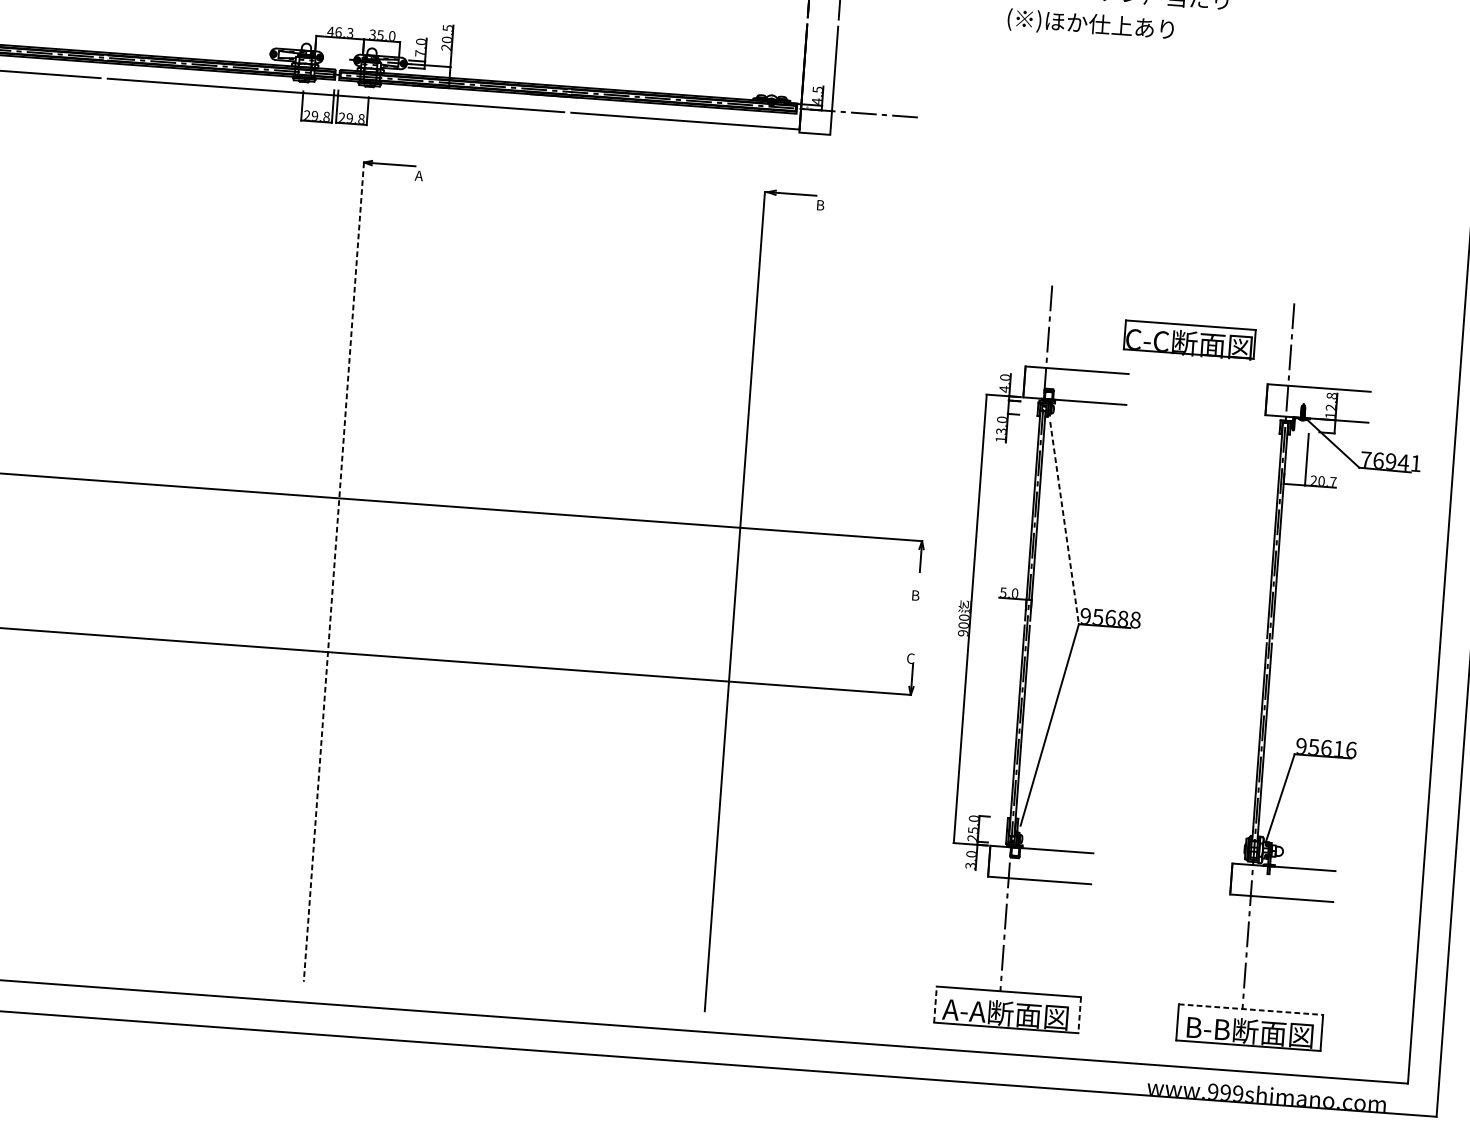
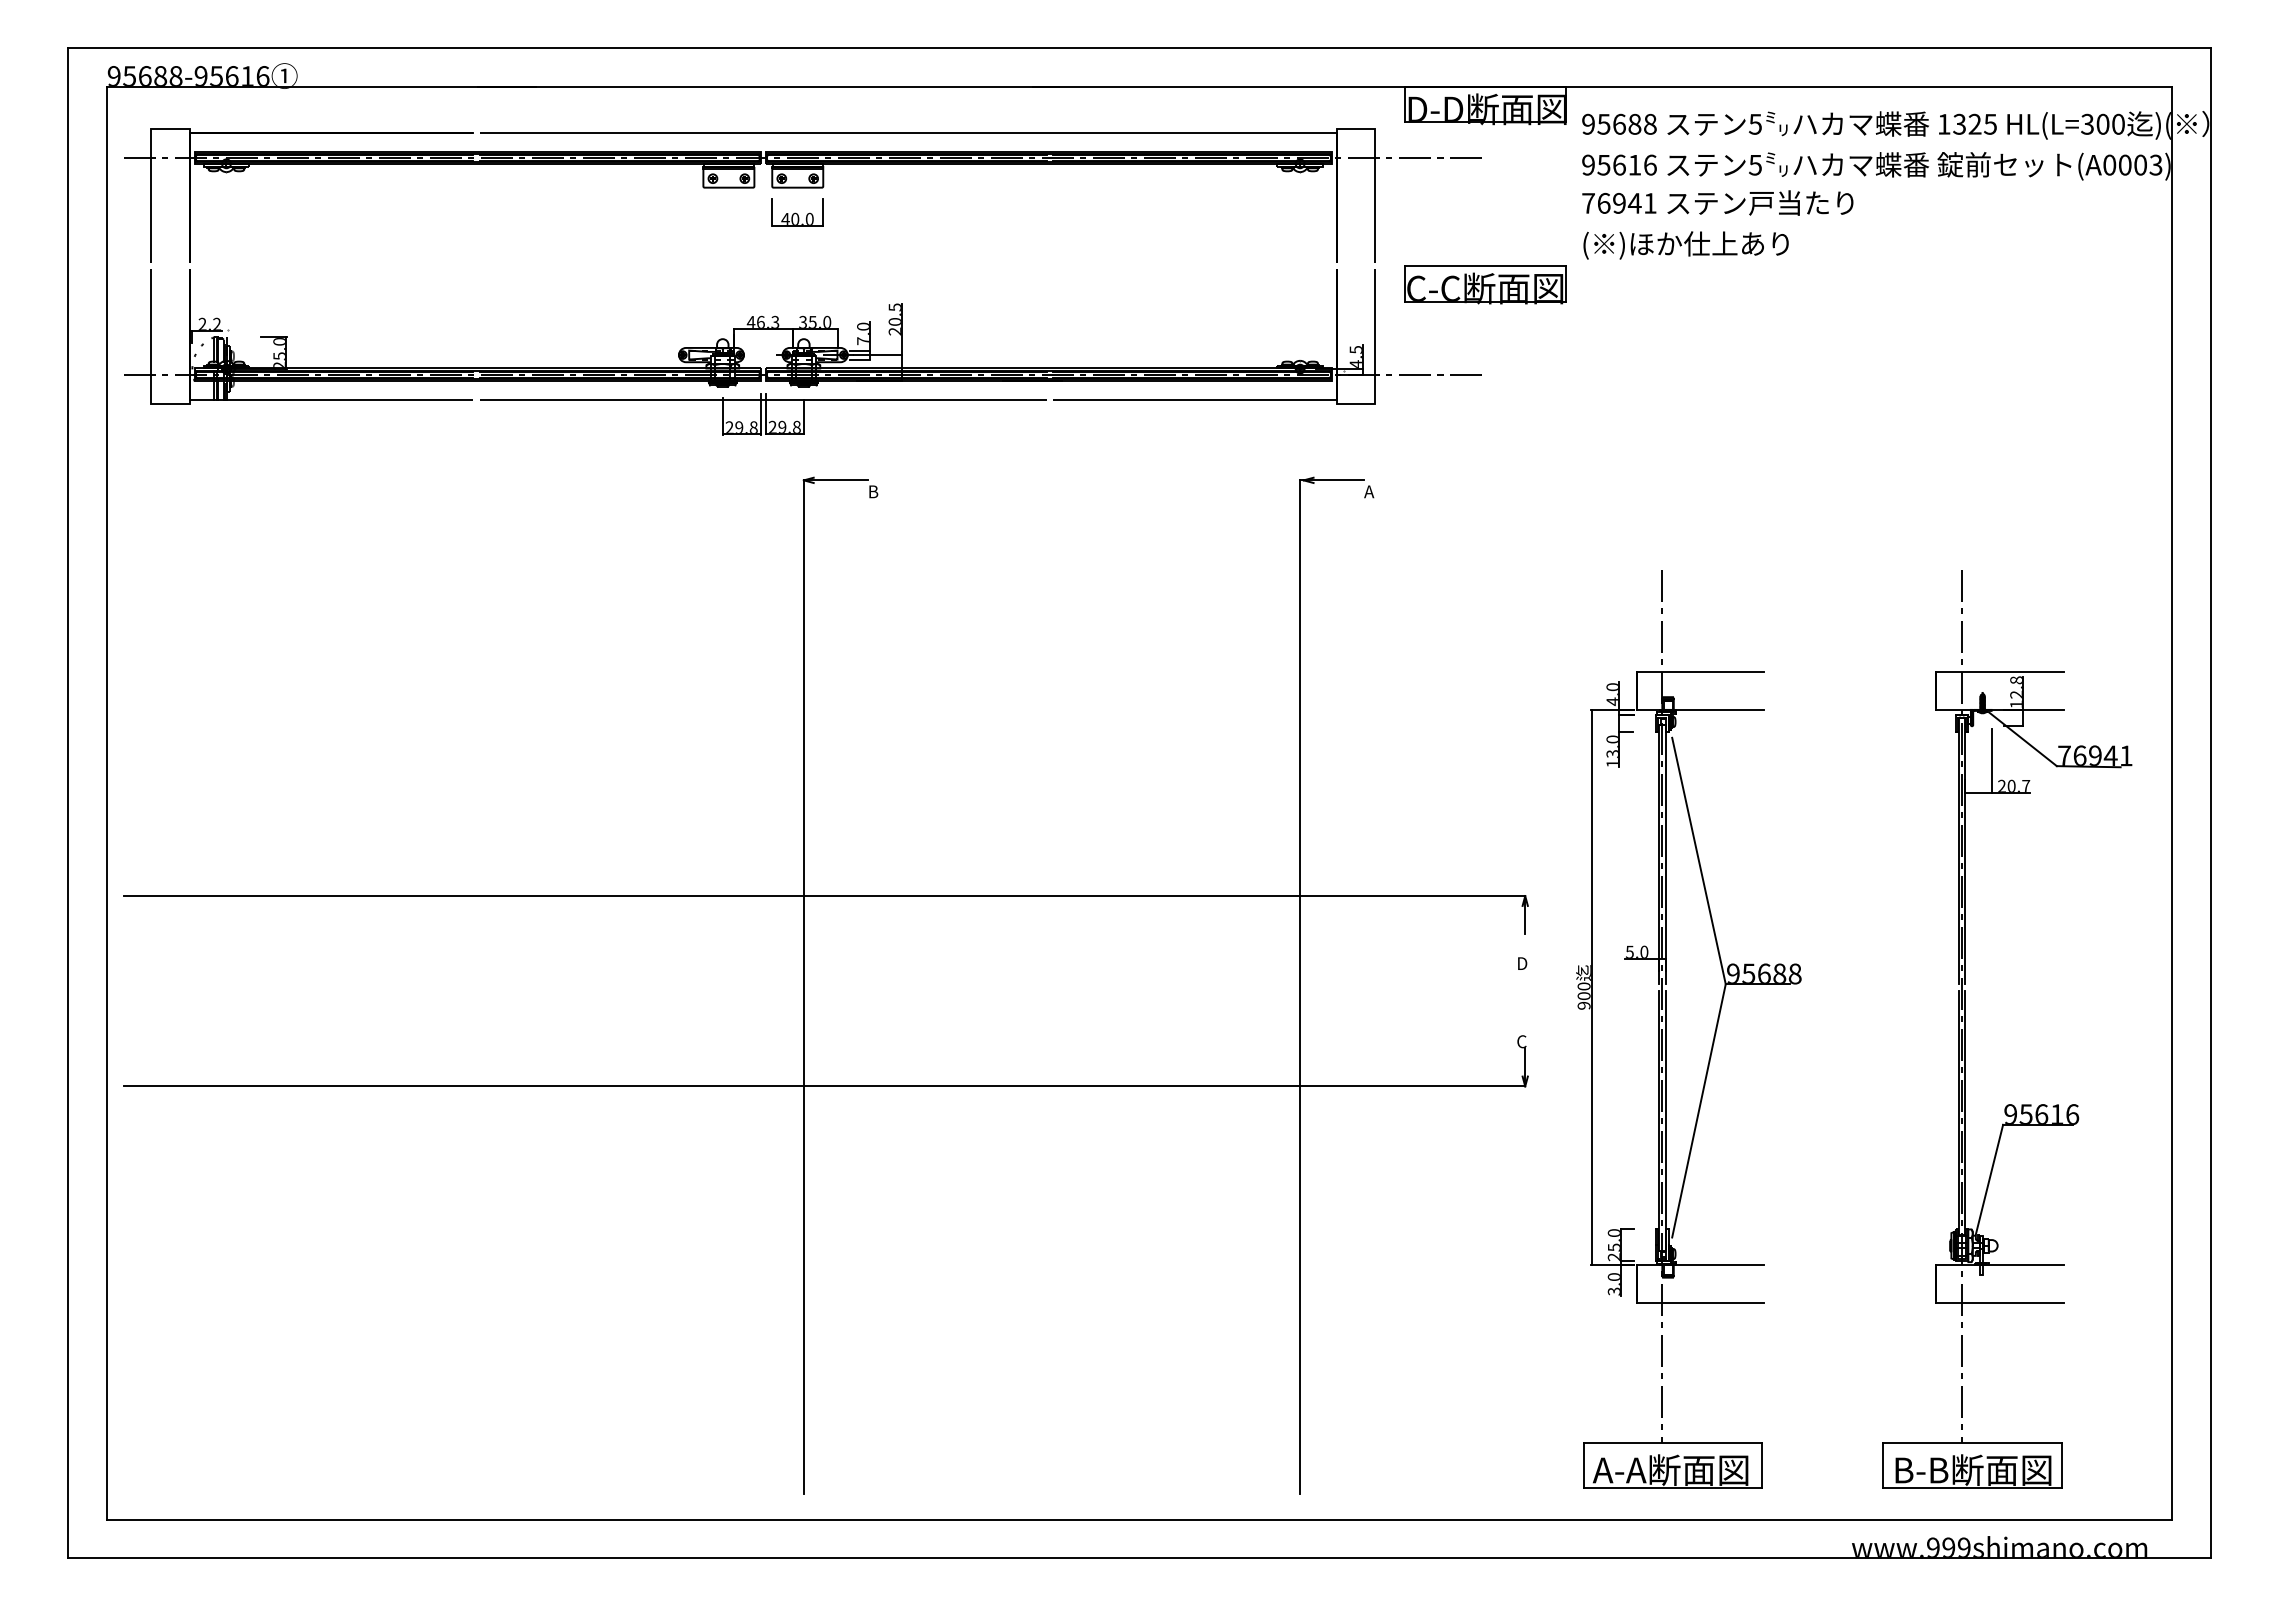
text: (419, 175) -> (873, 491), A -> B
text: (820, 205) -> (1369, 491), B -> A
part: (1189, 340) -> (1485, 284), moved
line: (1064, 523) -> (1699, 861), dashed -> solid
line: (333, 572) -> (803, 987), dashed -> solid
text: (916, 595) -> (1523, 963), B -> D
line: (935, 1003) -> (1583, 1464), dashed -> solid
line: (1251, 1009) -> (1972, 1443), dashed -> solid
line: (1080, 1015) -> (1762, 1465), dashed -> solid

